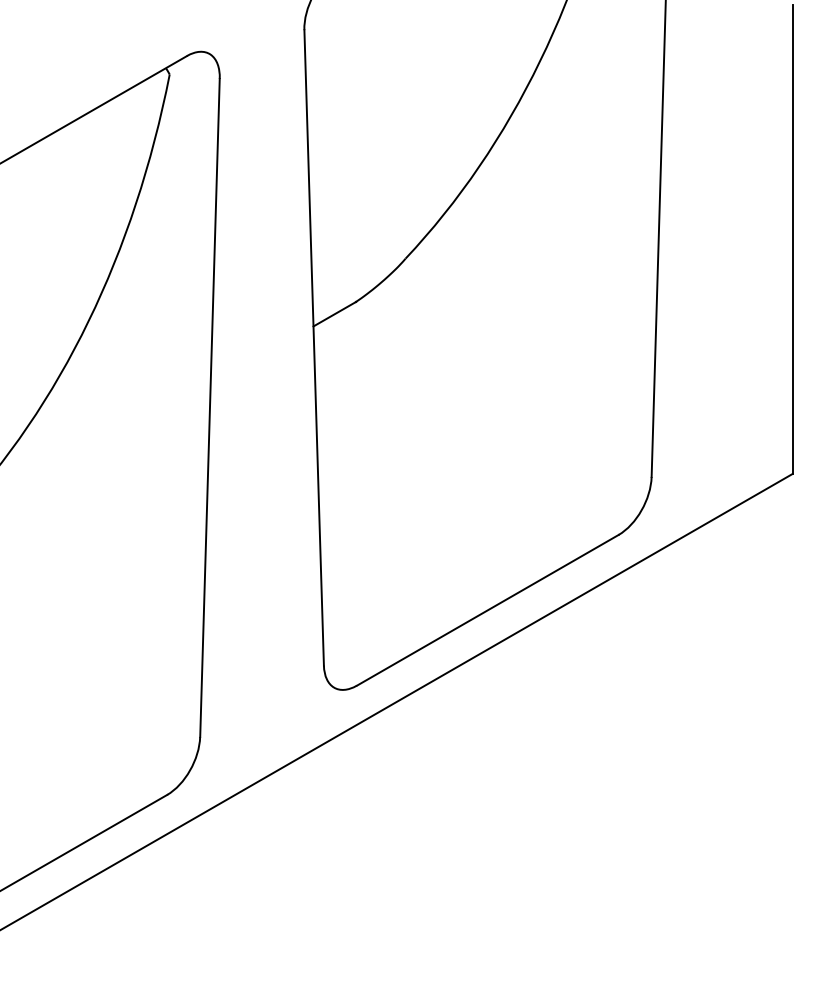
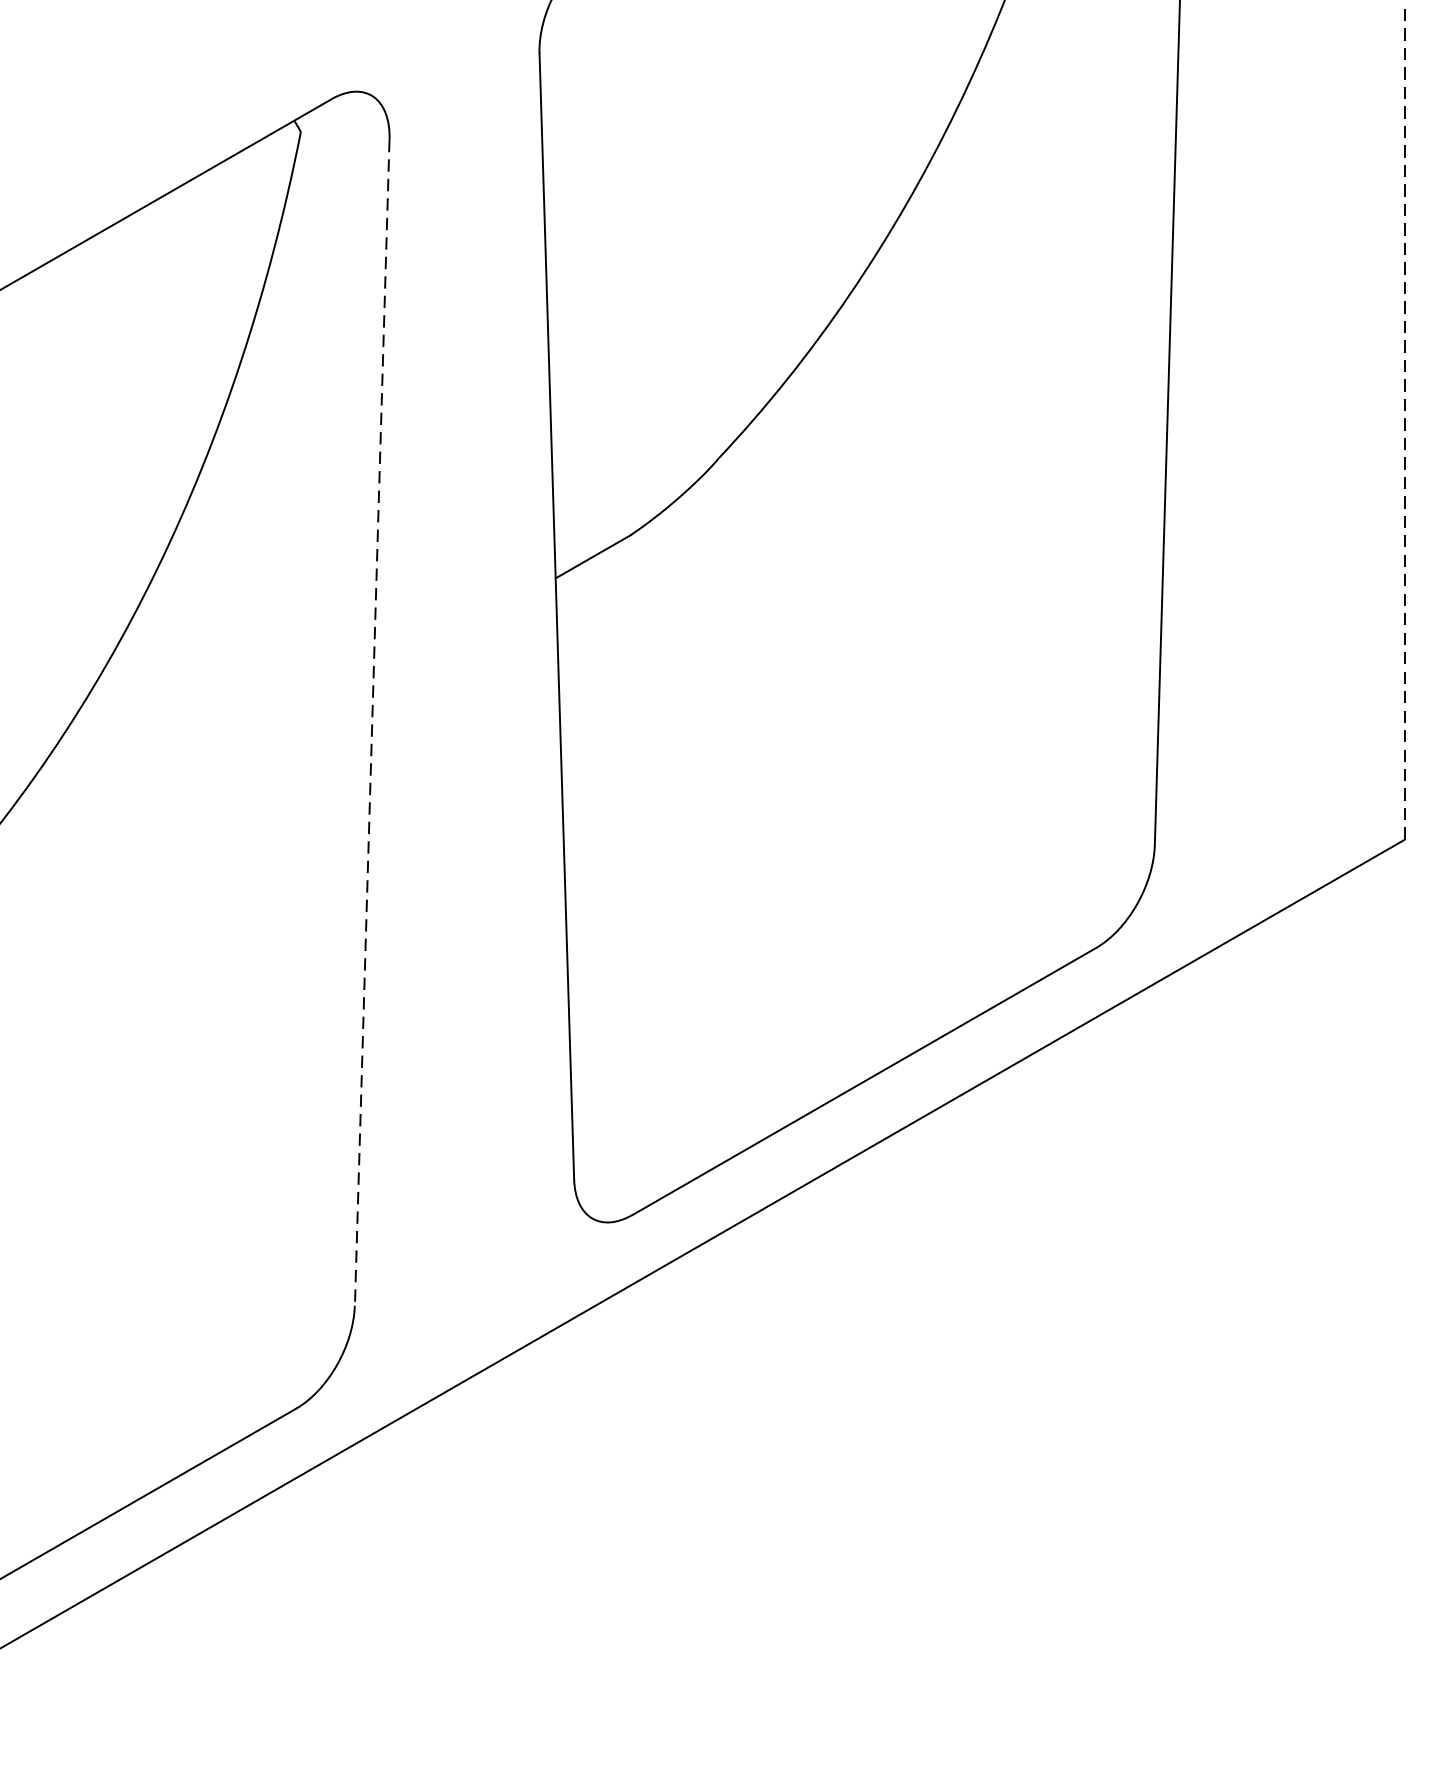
line: (792, 239) -> (1404, 424), solid -> dashed
line: (209, 408) -> (371, 723), solid -> dashed

